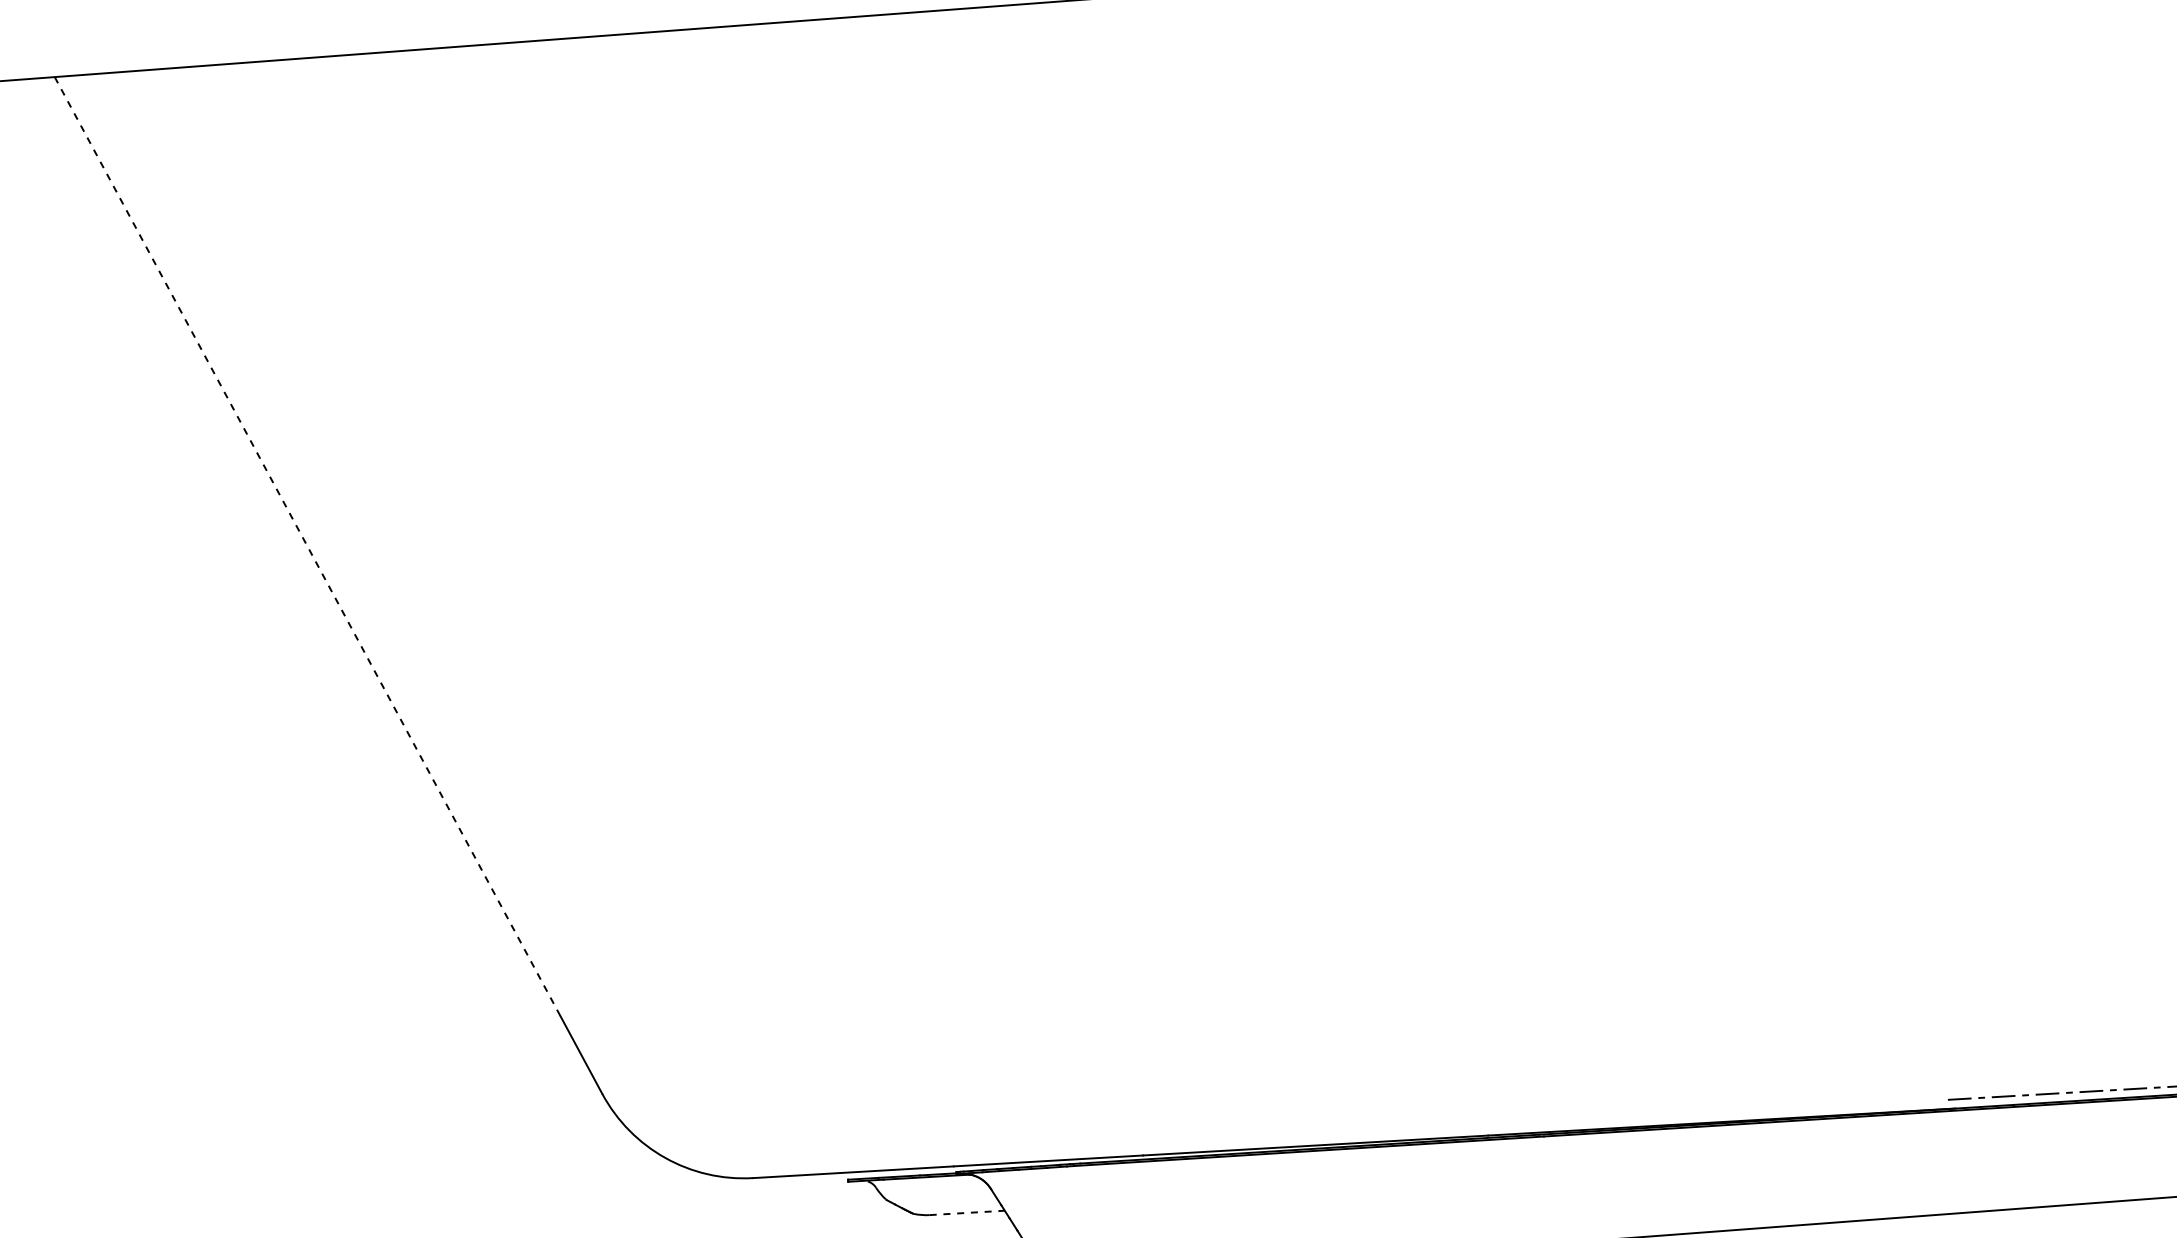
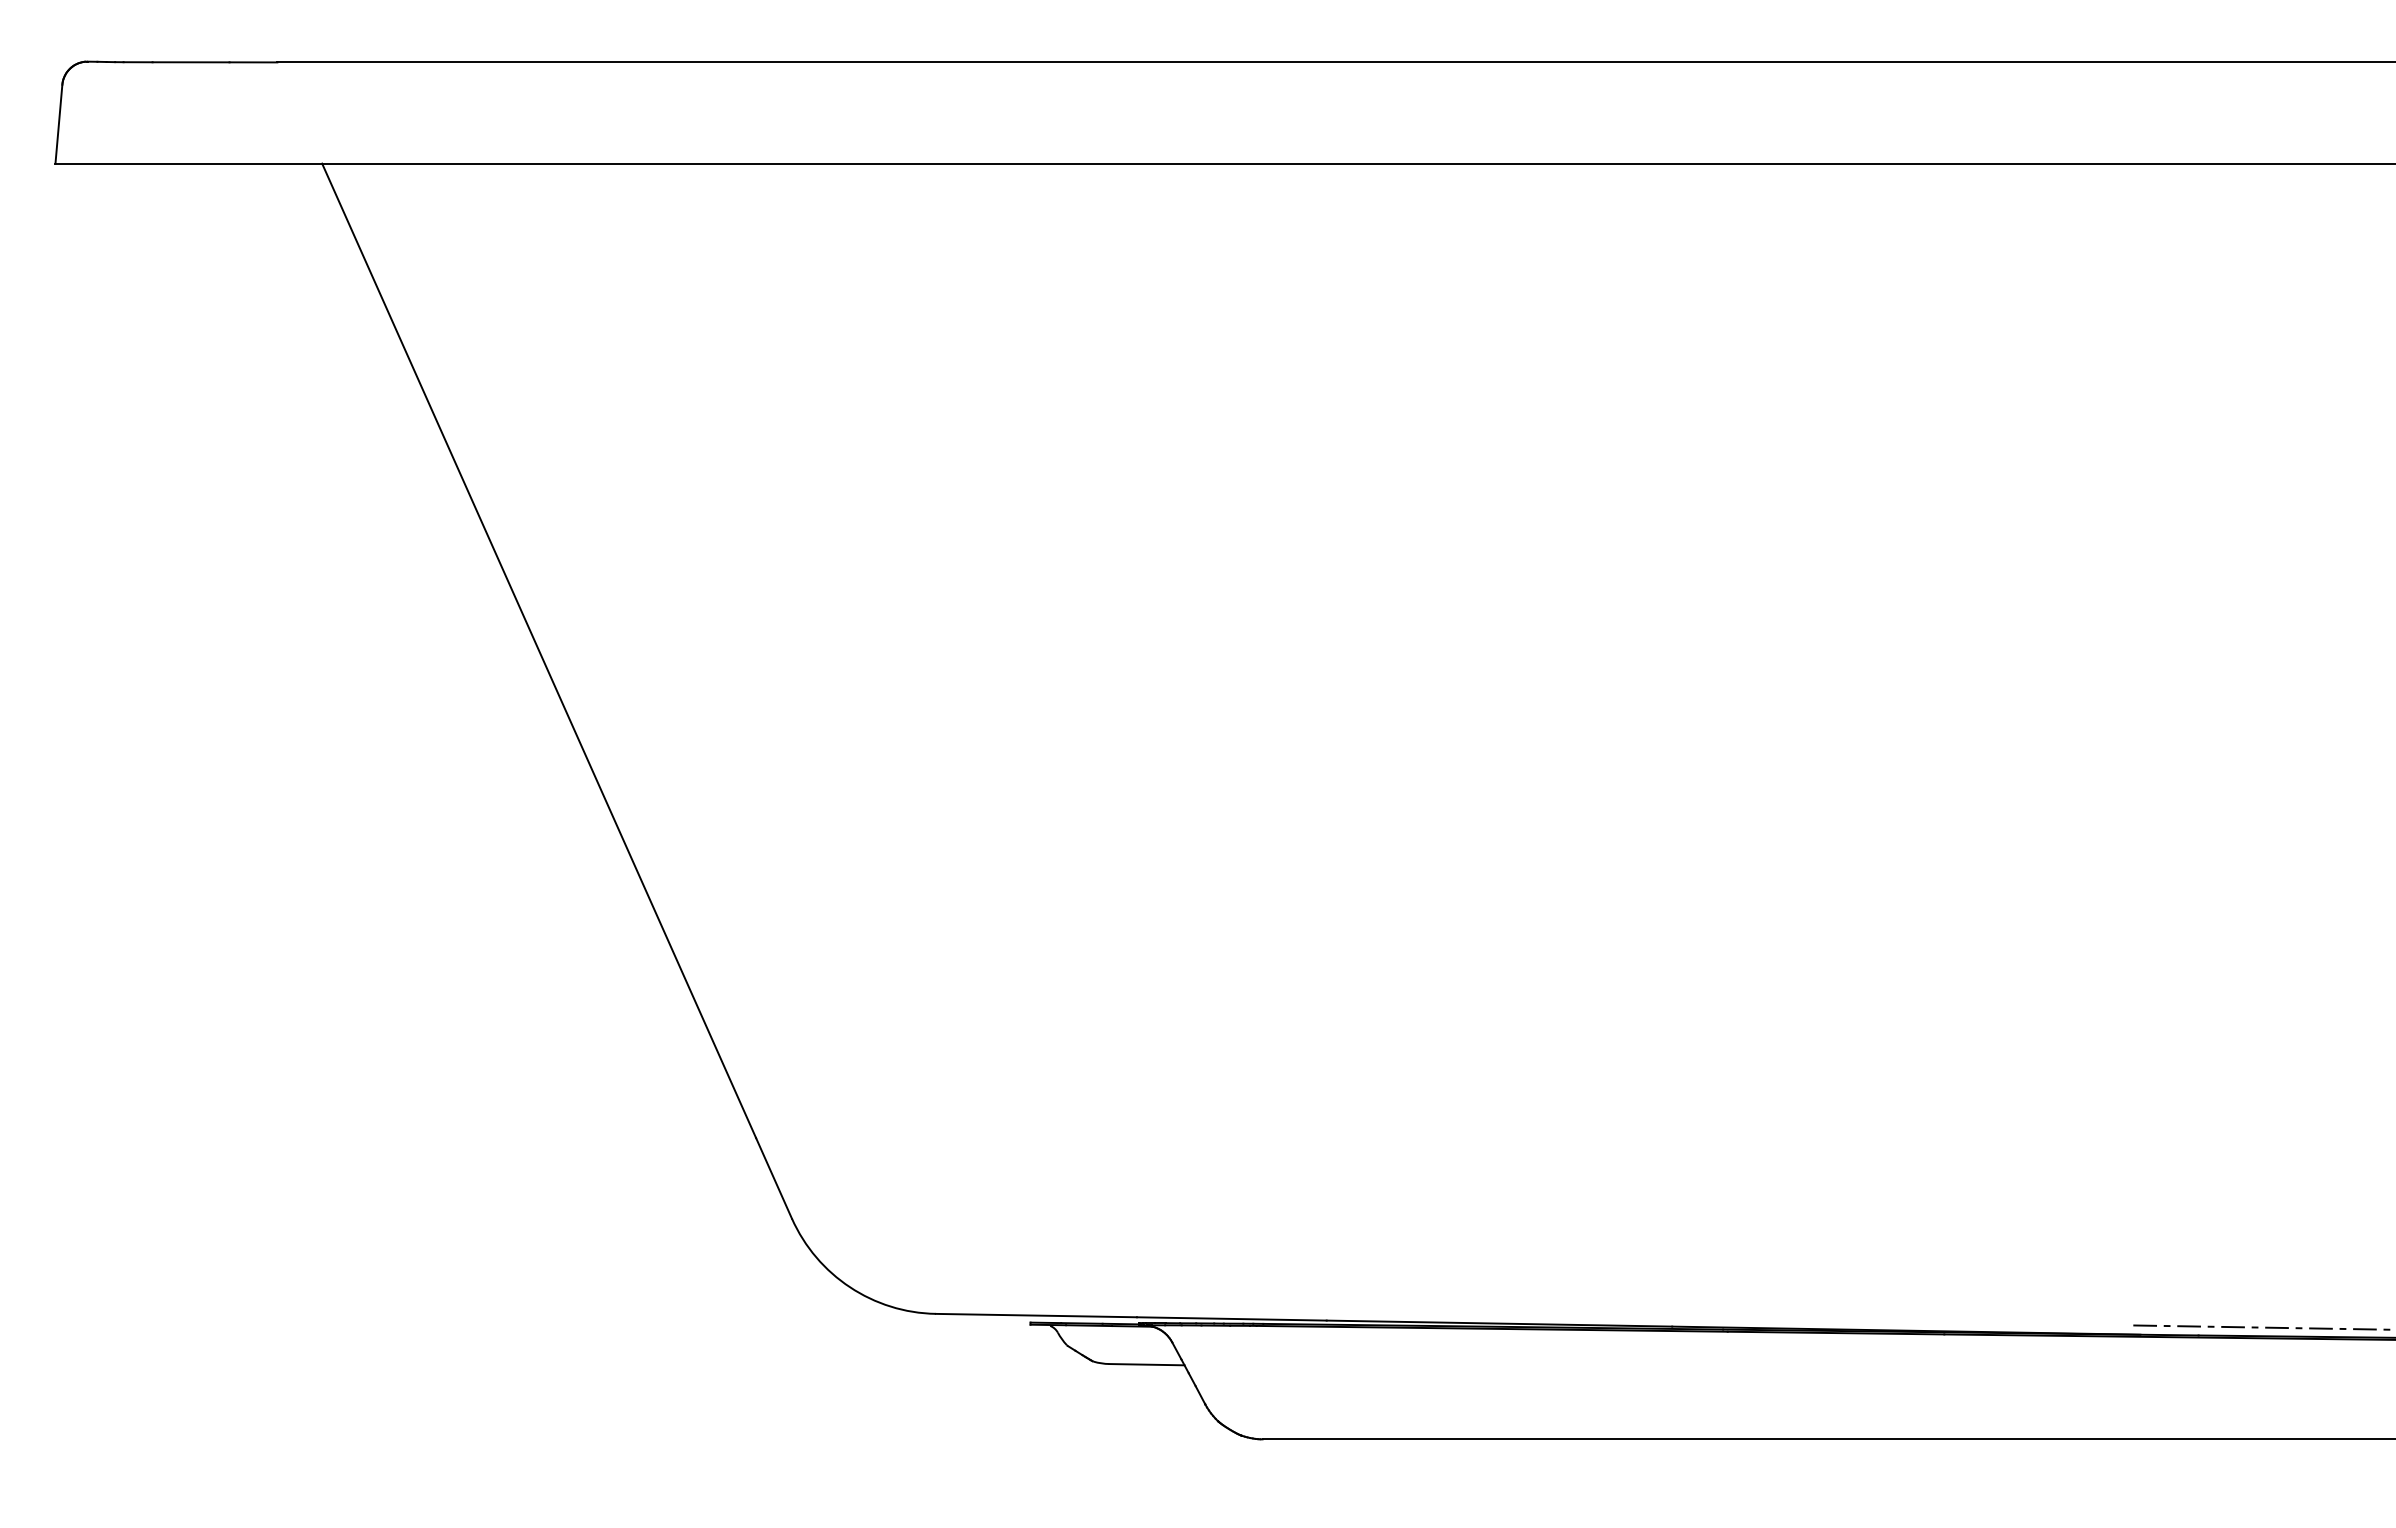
line: (308, 547) -> (539, 651), dashed -> solid
line: (966, 1212) -> (1146, 1364), dashed -> solid

